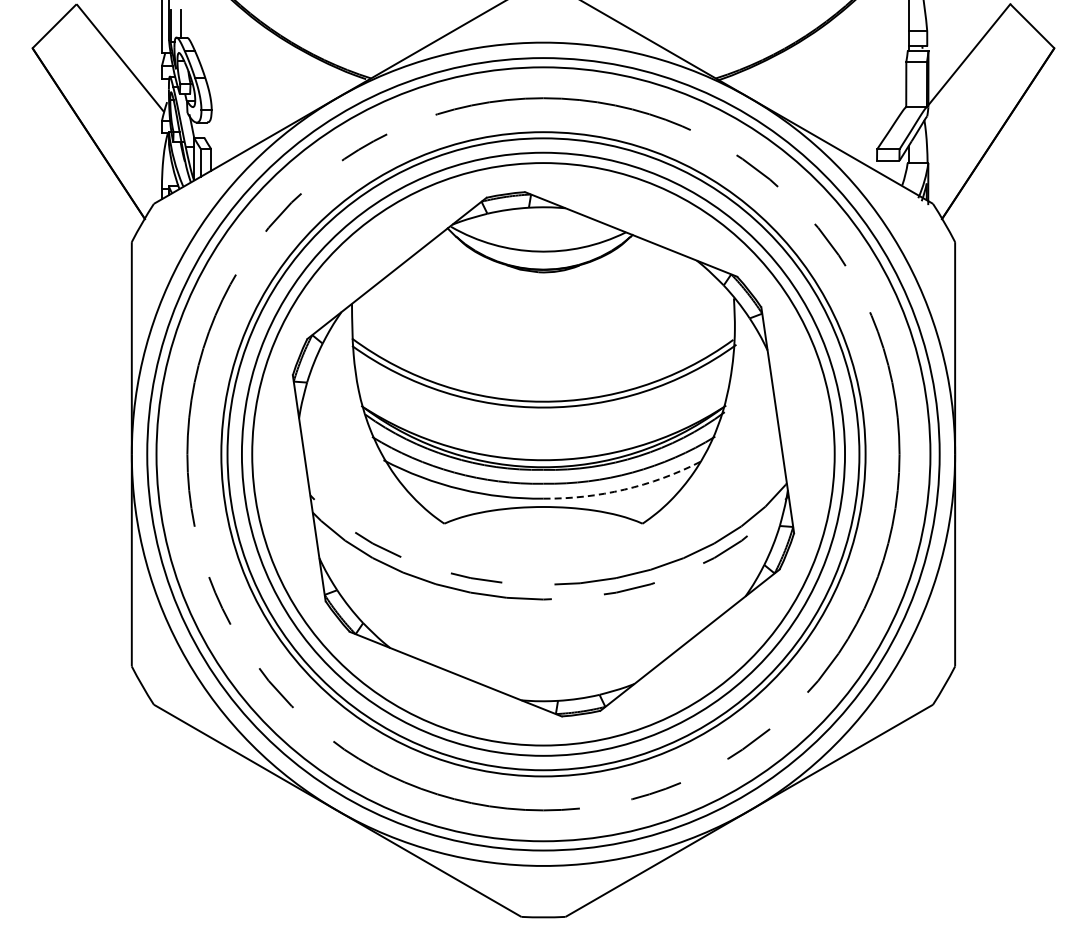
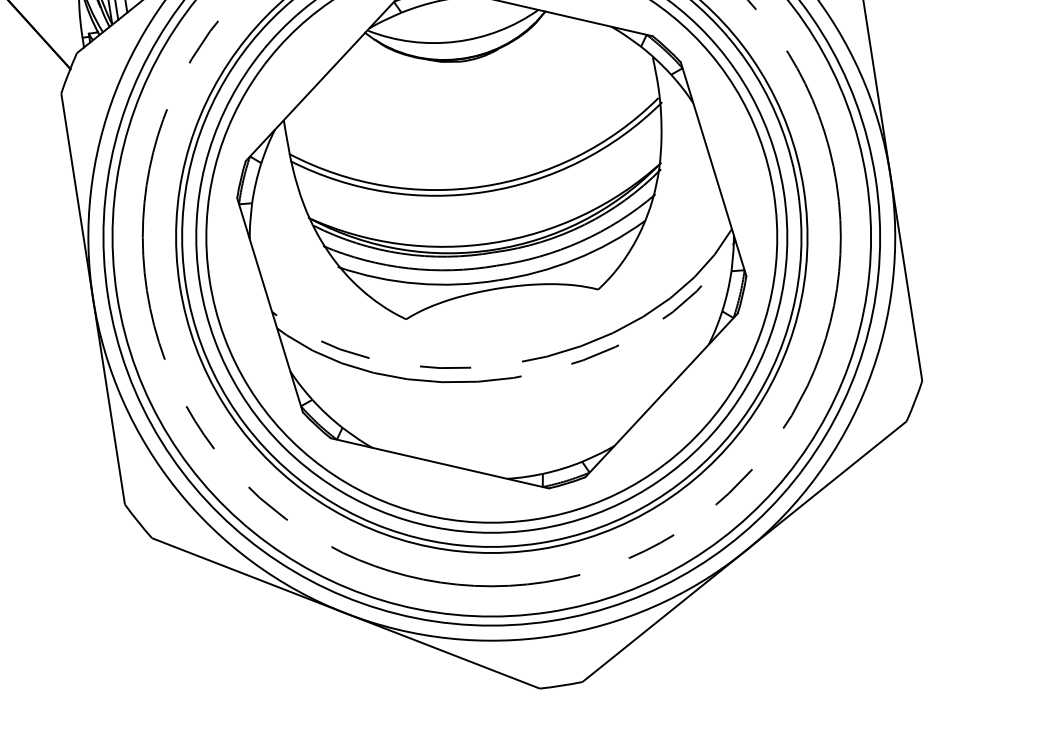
arc: (624, 489) -> (575, 259), dashed -> solid

